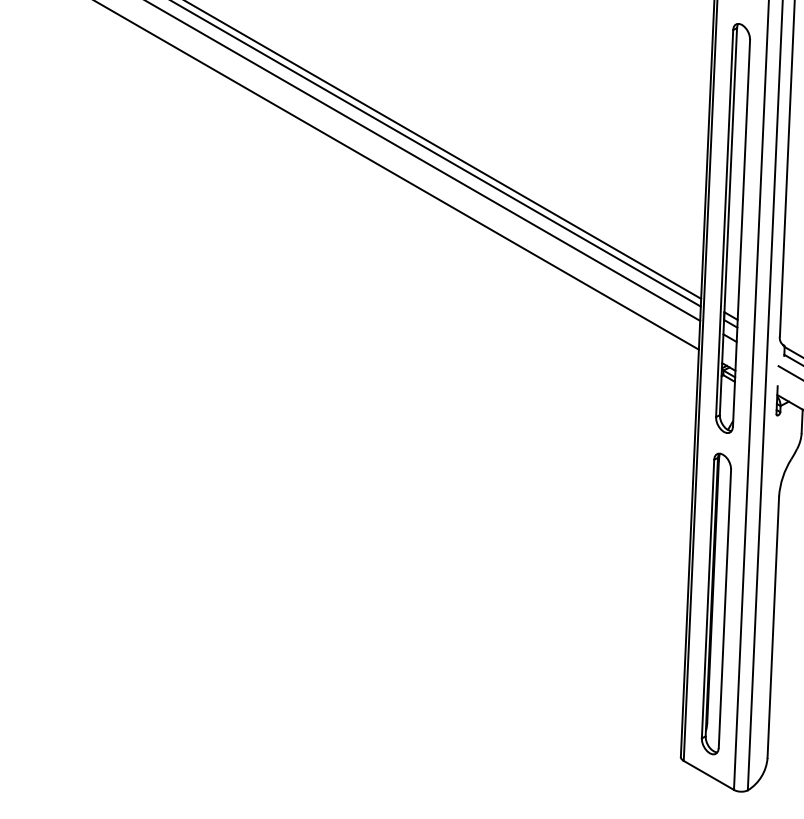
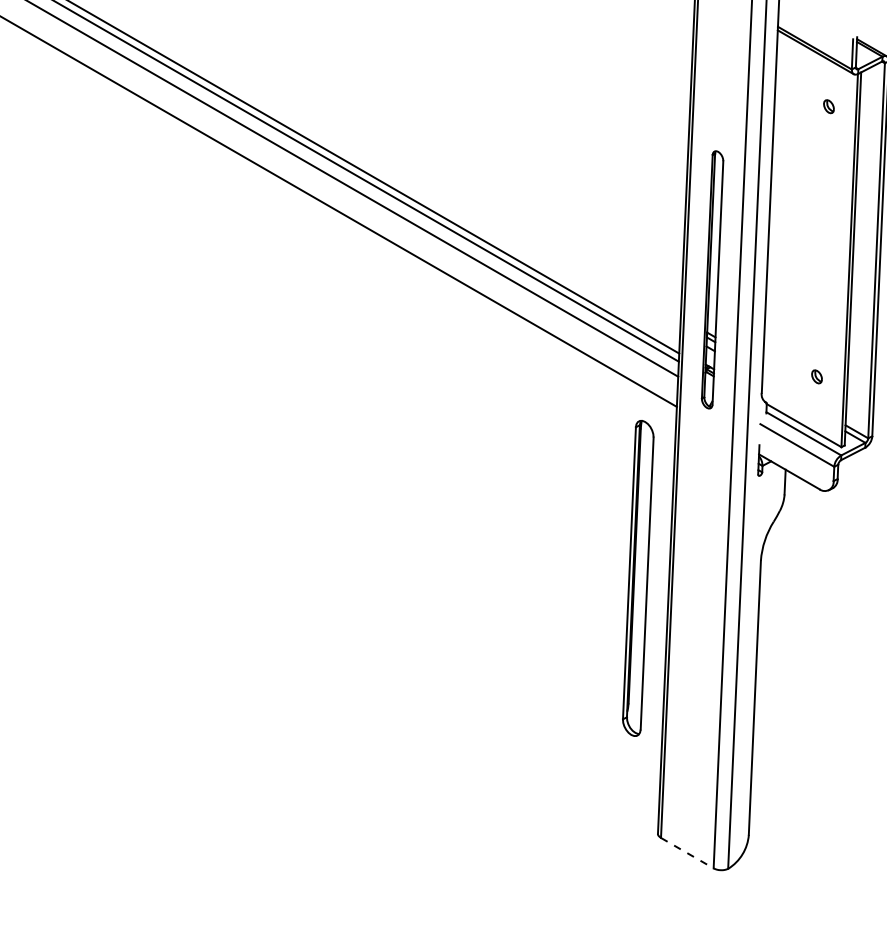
part: (732, 228) -> (712, 279), size x0.6
part: (716, 604) -> (638, 578), moved
line: (709, 775) -> (687, 853), solid -> dashed

